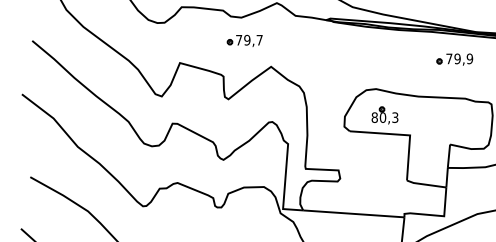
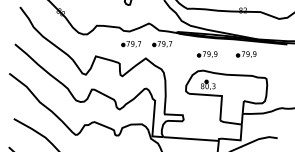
part: (301, 41) -> (162, 44), added
part: (381, 59) -> (206, 54), added

